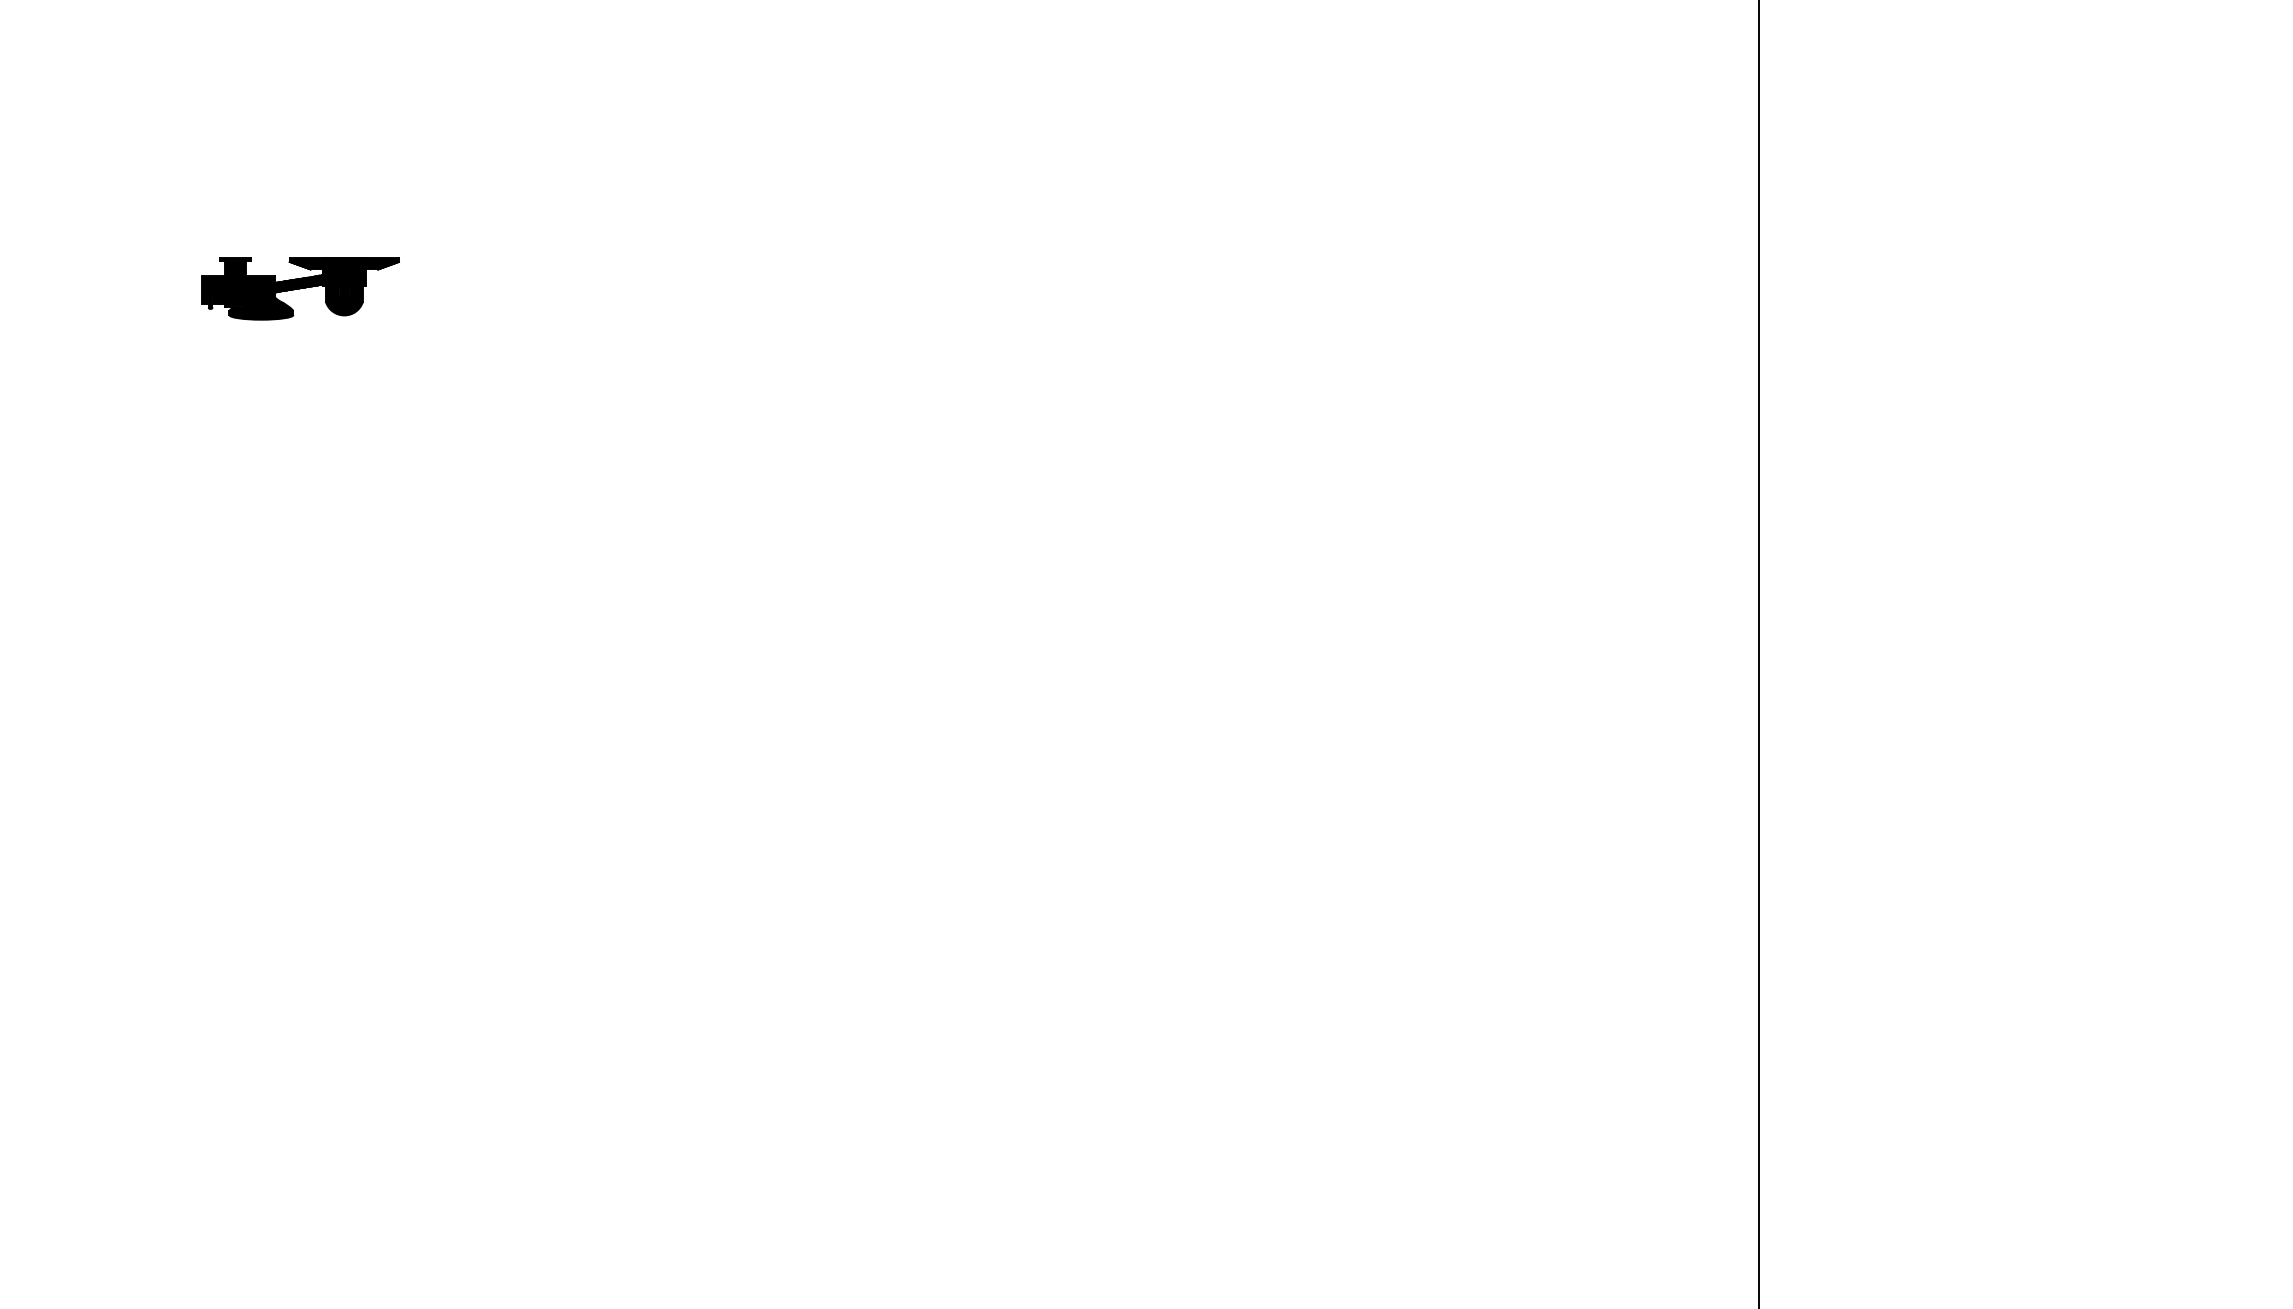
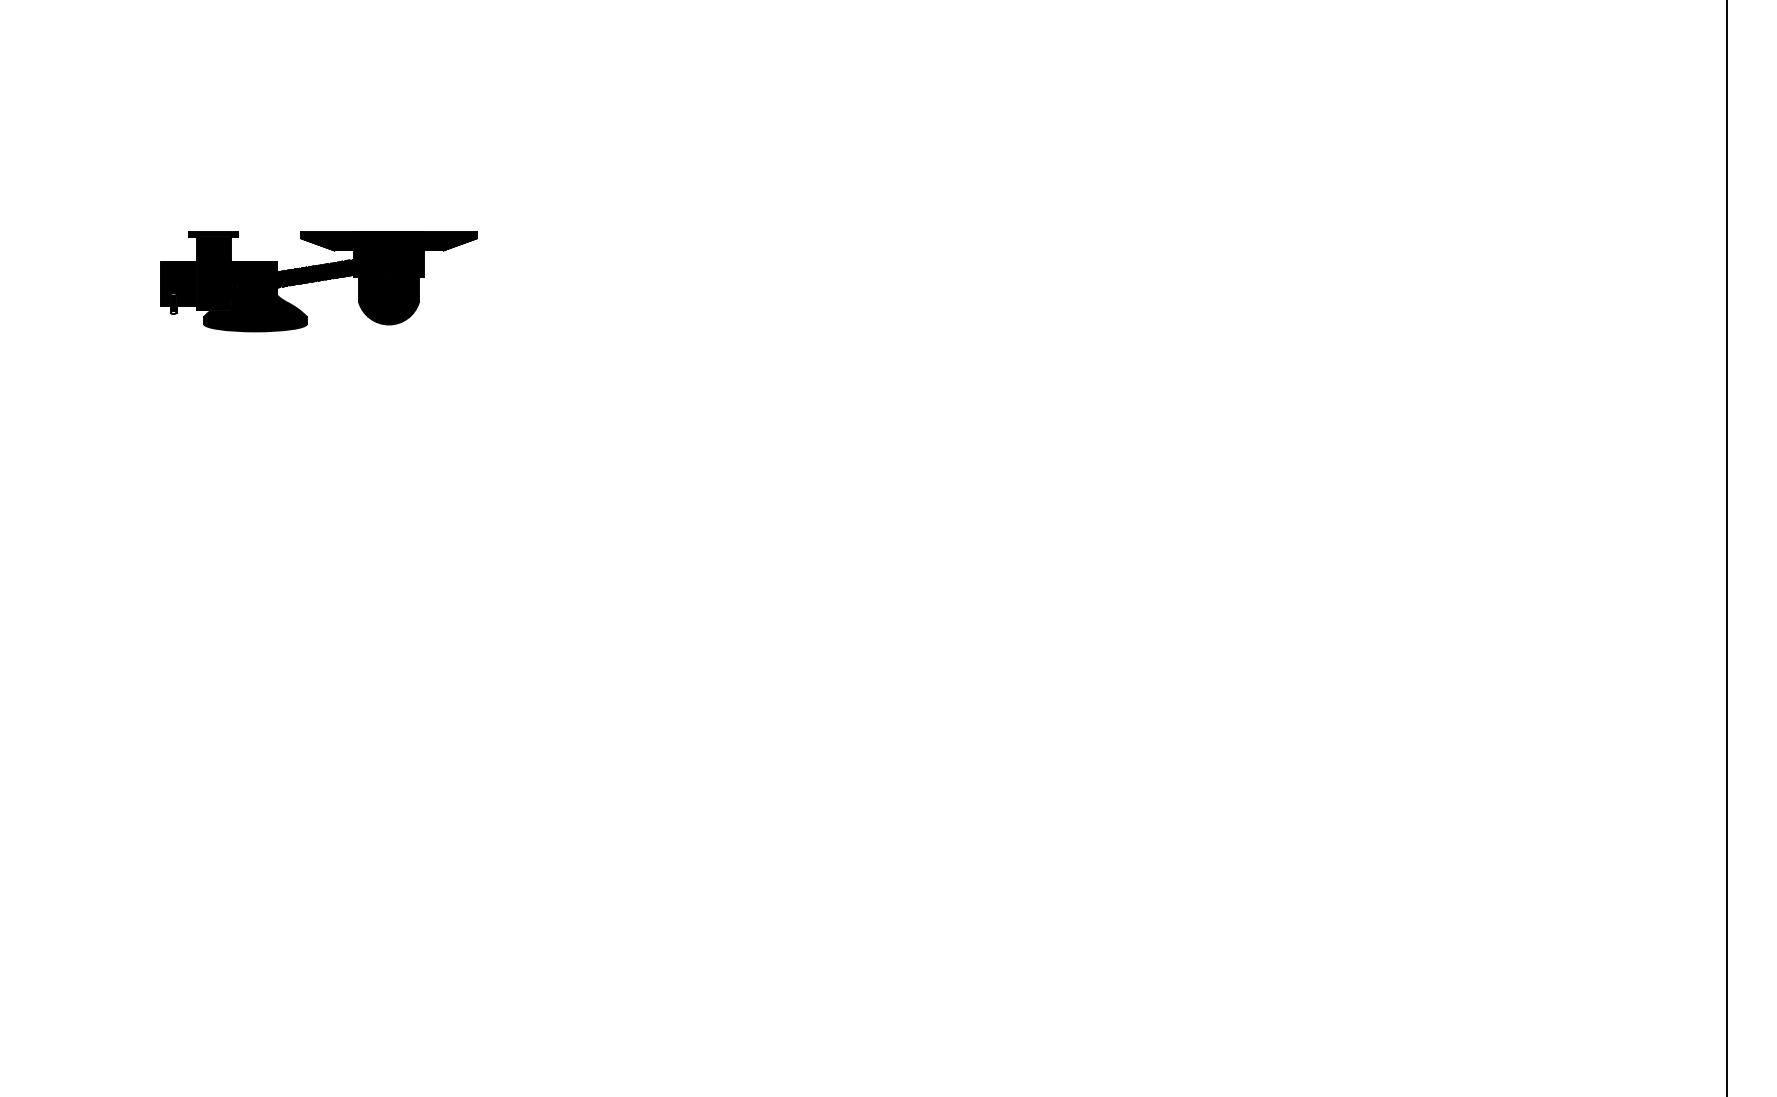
part: (300, 288) -> (318, 281), size x1.67

